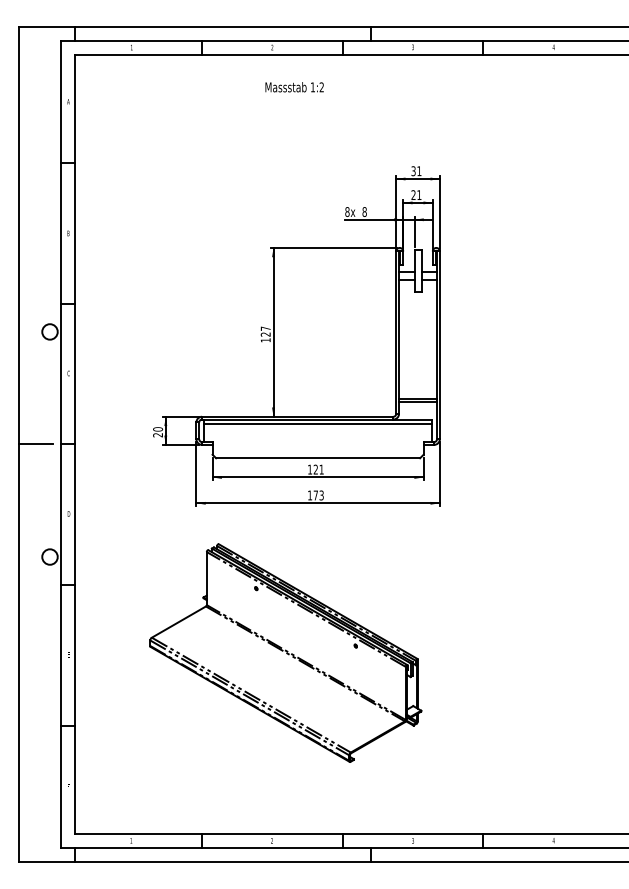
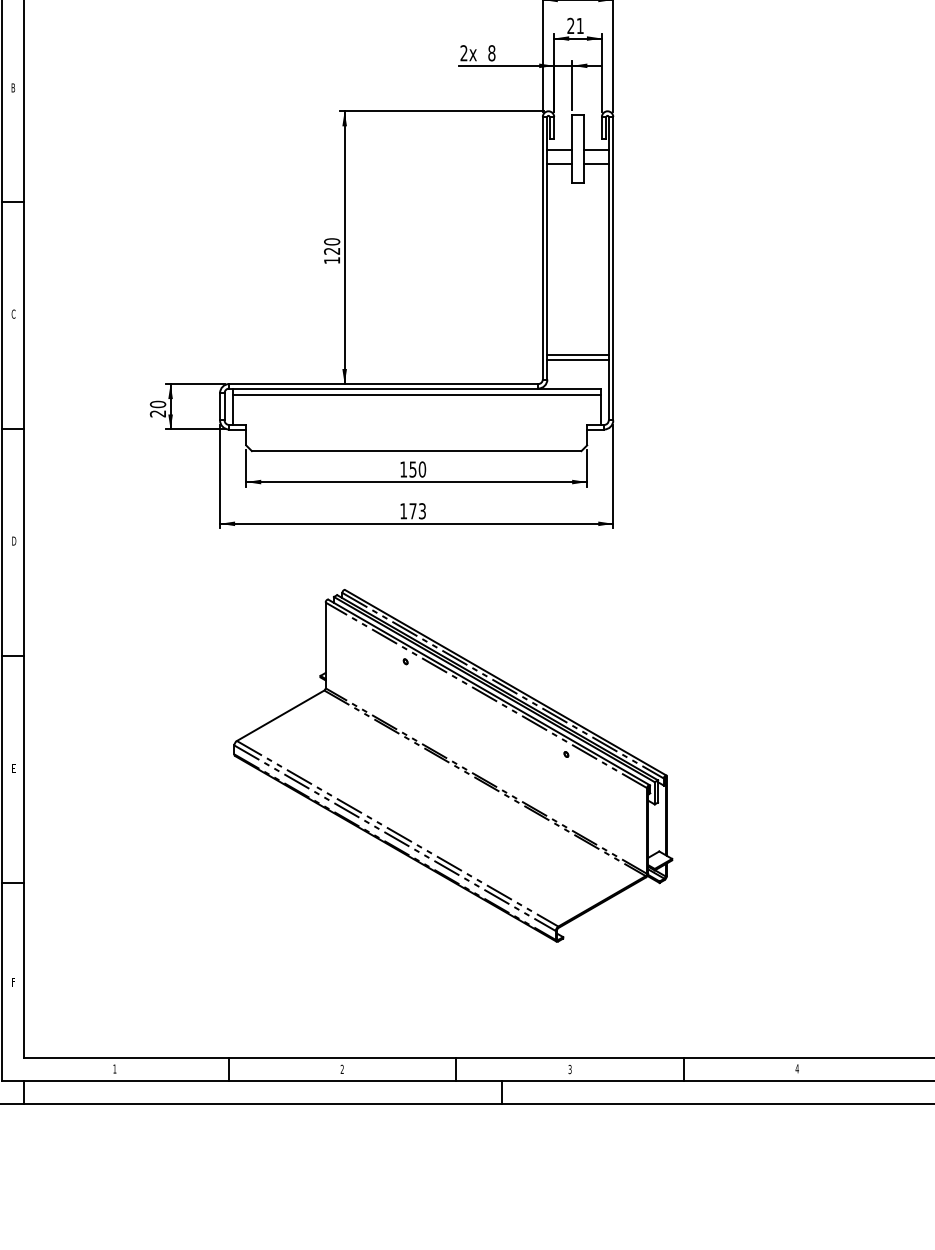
text: (347, 211) -> (464, 52), 8x -> 2x
text: (265, 328) -> (331, 241), 127 -> 120
text: (318, 469) -> (417, 469), 121 -> 150
part: (285, 652) -> (452, 764), moved

